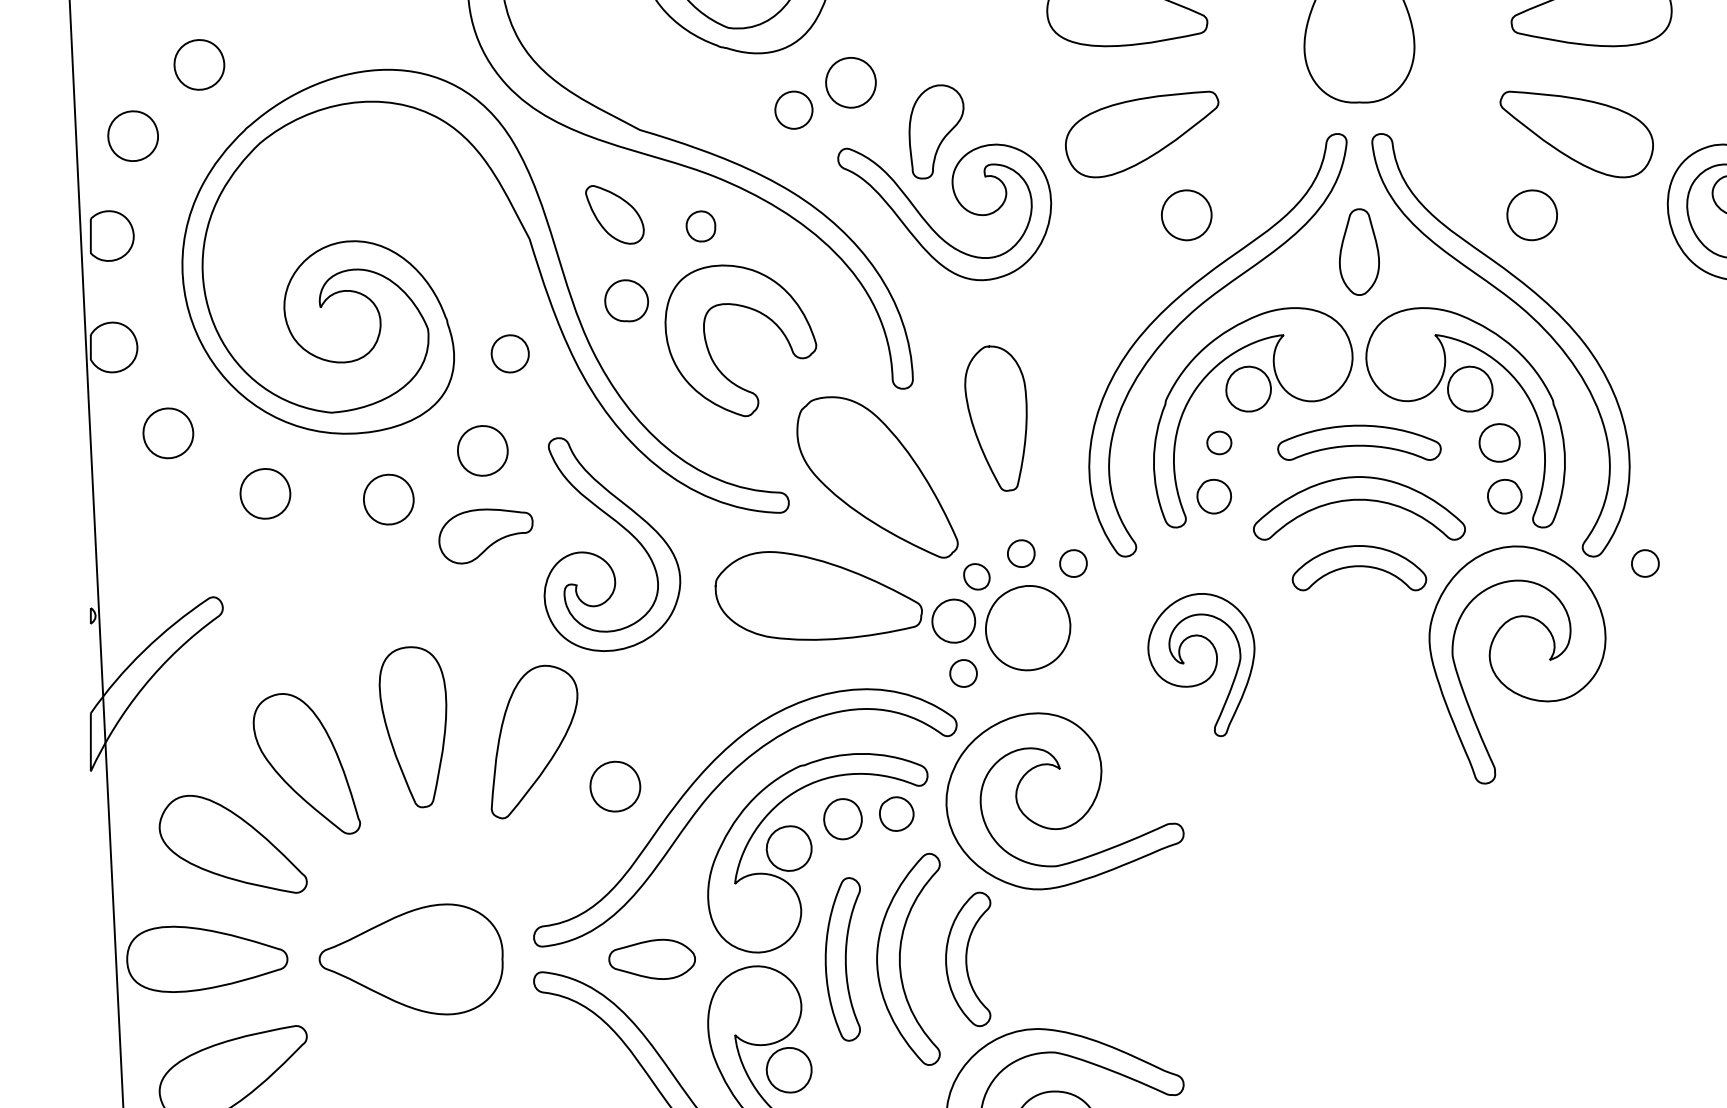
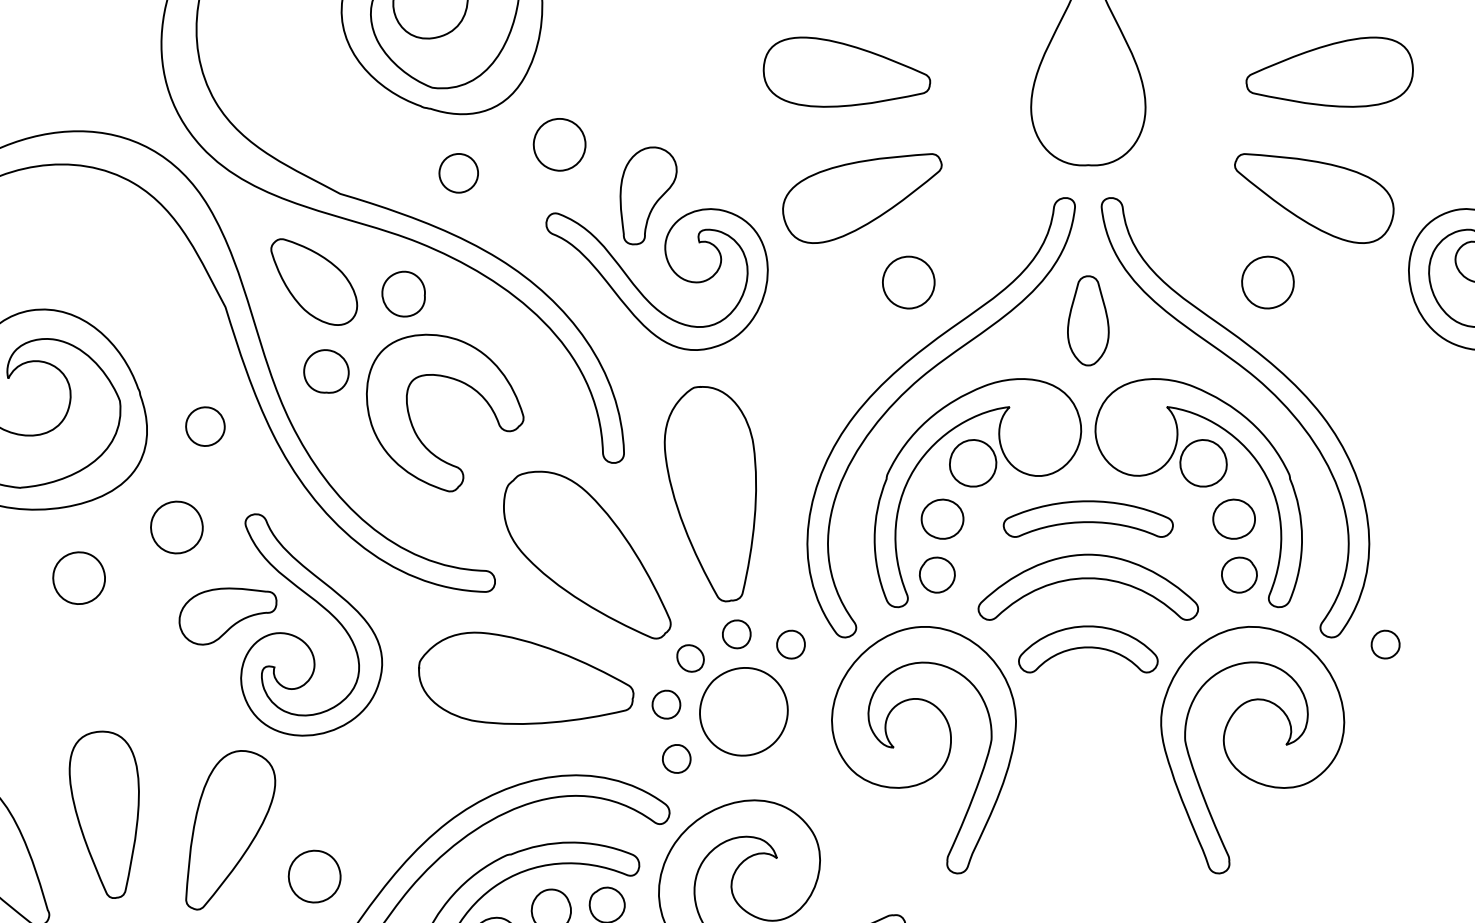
part: (793, 109) -> (458, 172), moved
part: (614, 214) -> (313, 281), size x1.43
part: (700, 226) -> (403, 294), size x1.43
part: (995, 418) -> (709, 493), size x1.43
part: (1219, 442) -> (942, 518), size x1.67
part: (485, 536) -> (227, 616), moved
part: (953, 621) -> (666, 704), size x0.62
part: (1201, 664) -> (924, 749), size x1.67

